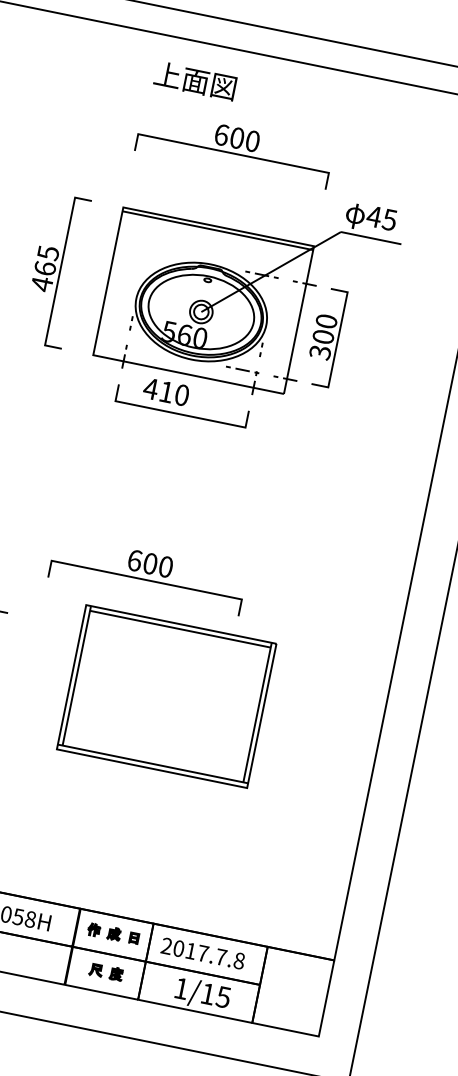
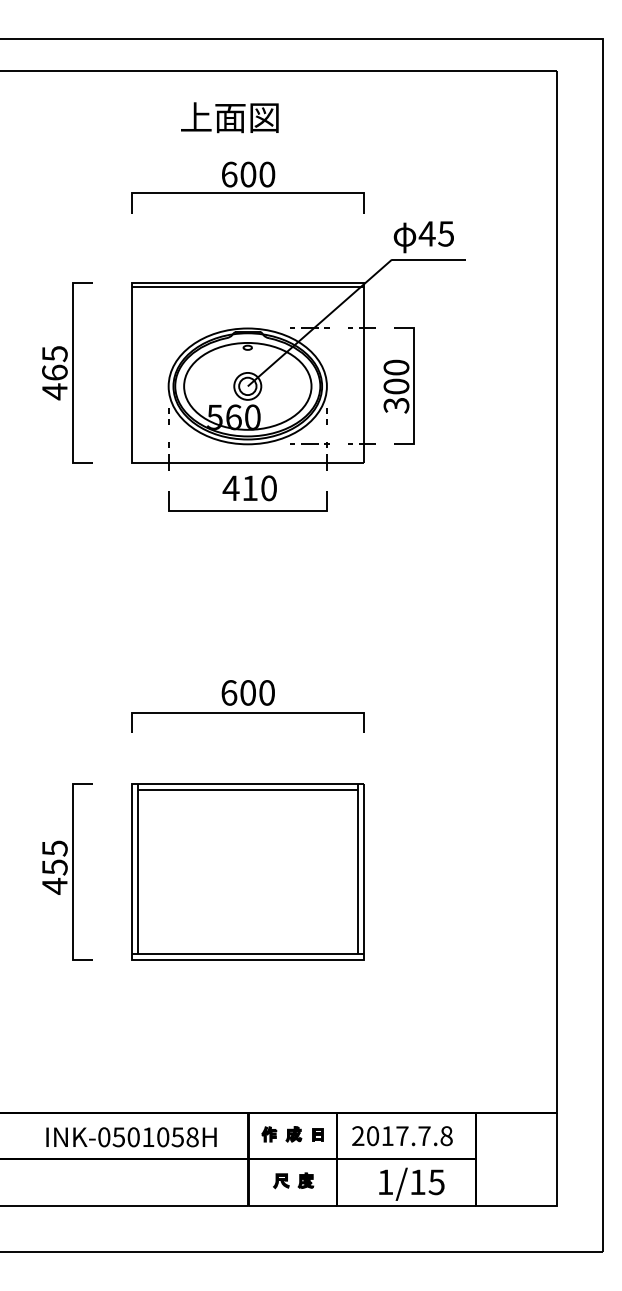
text: (195, 80) -> (229, 117), moved
text: (165, 392) -> (249, 488), moved
part: (166, 695) -> (247, 871), moved

